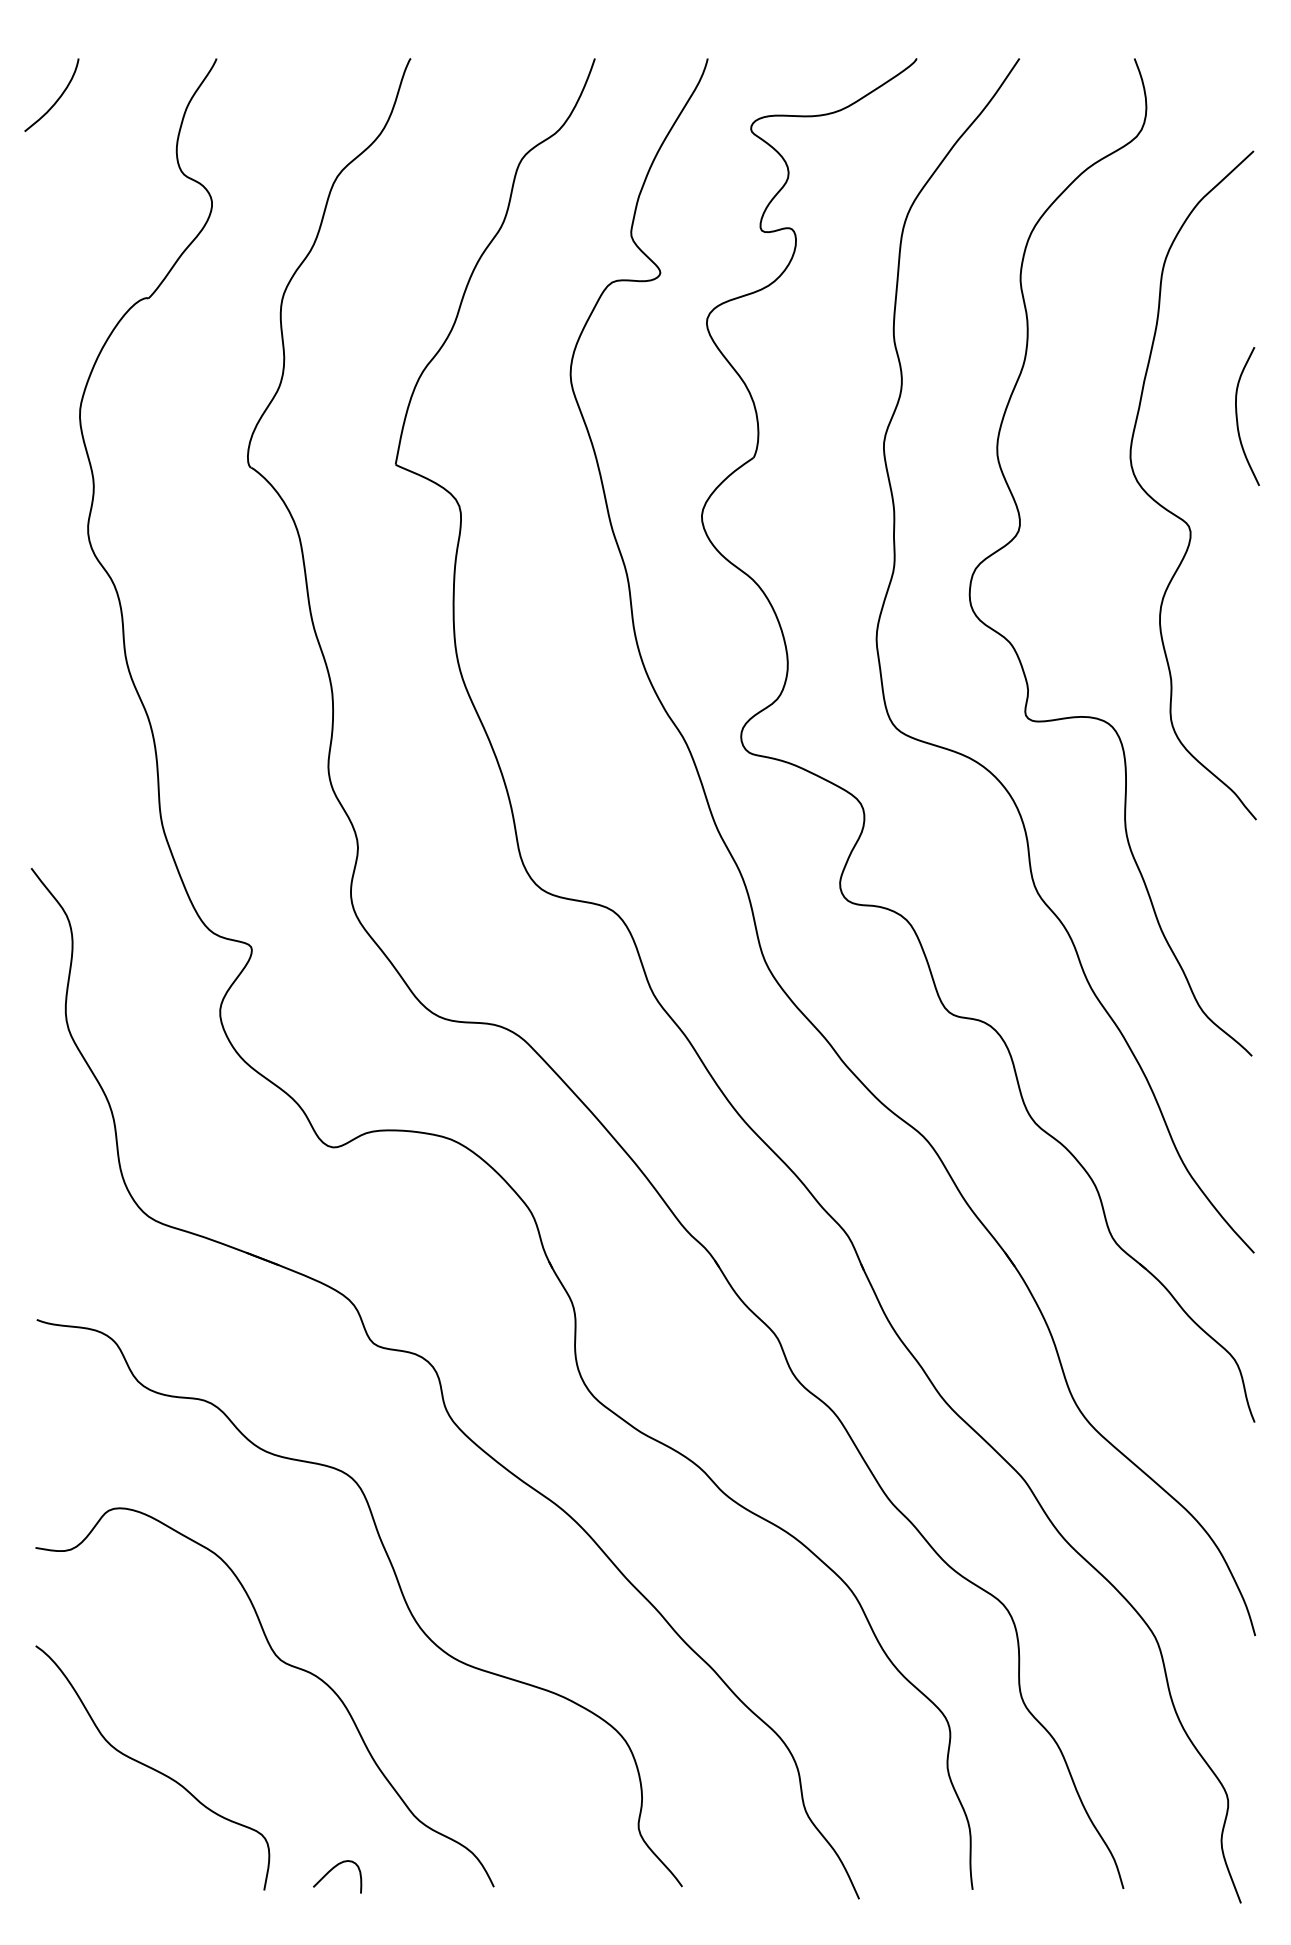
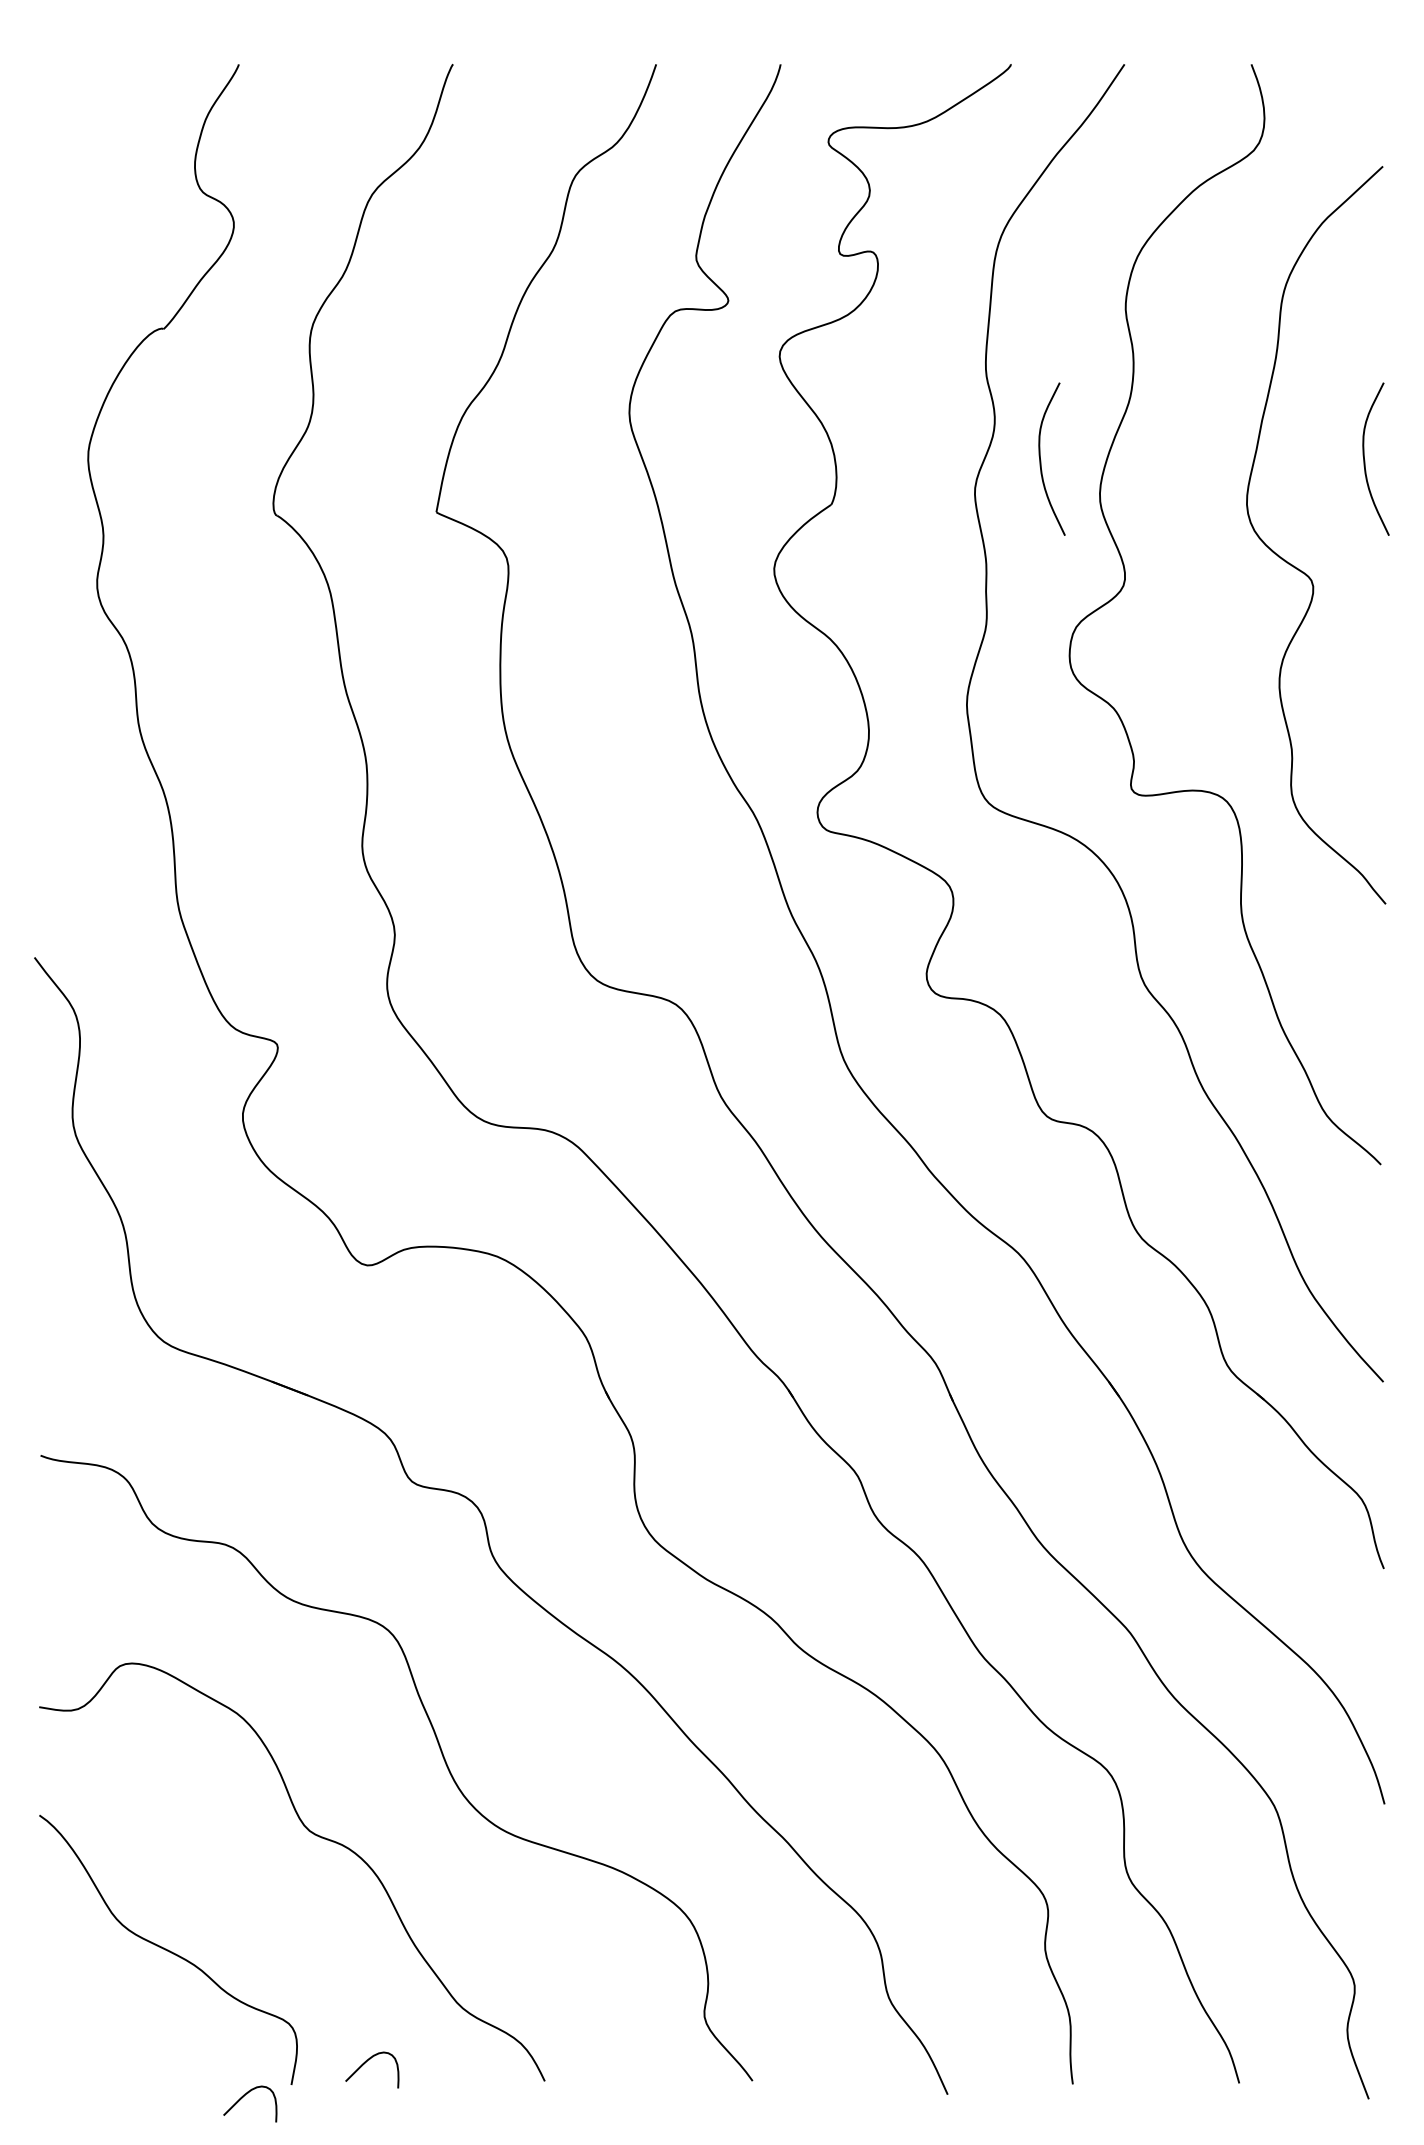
curve: (56, 100) -> (62, 110), removed
curve: (944, 417) -> (1041, 460), added
curve: (221, 1900) -> (244, 2096), added

